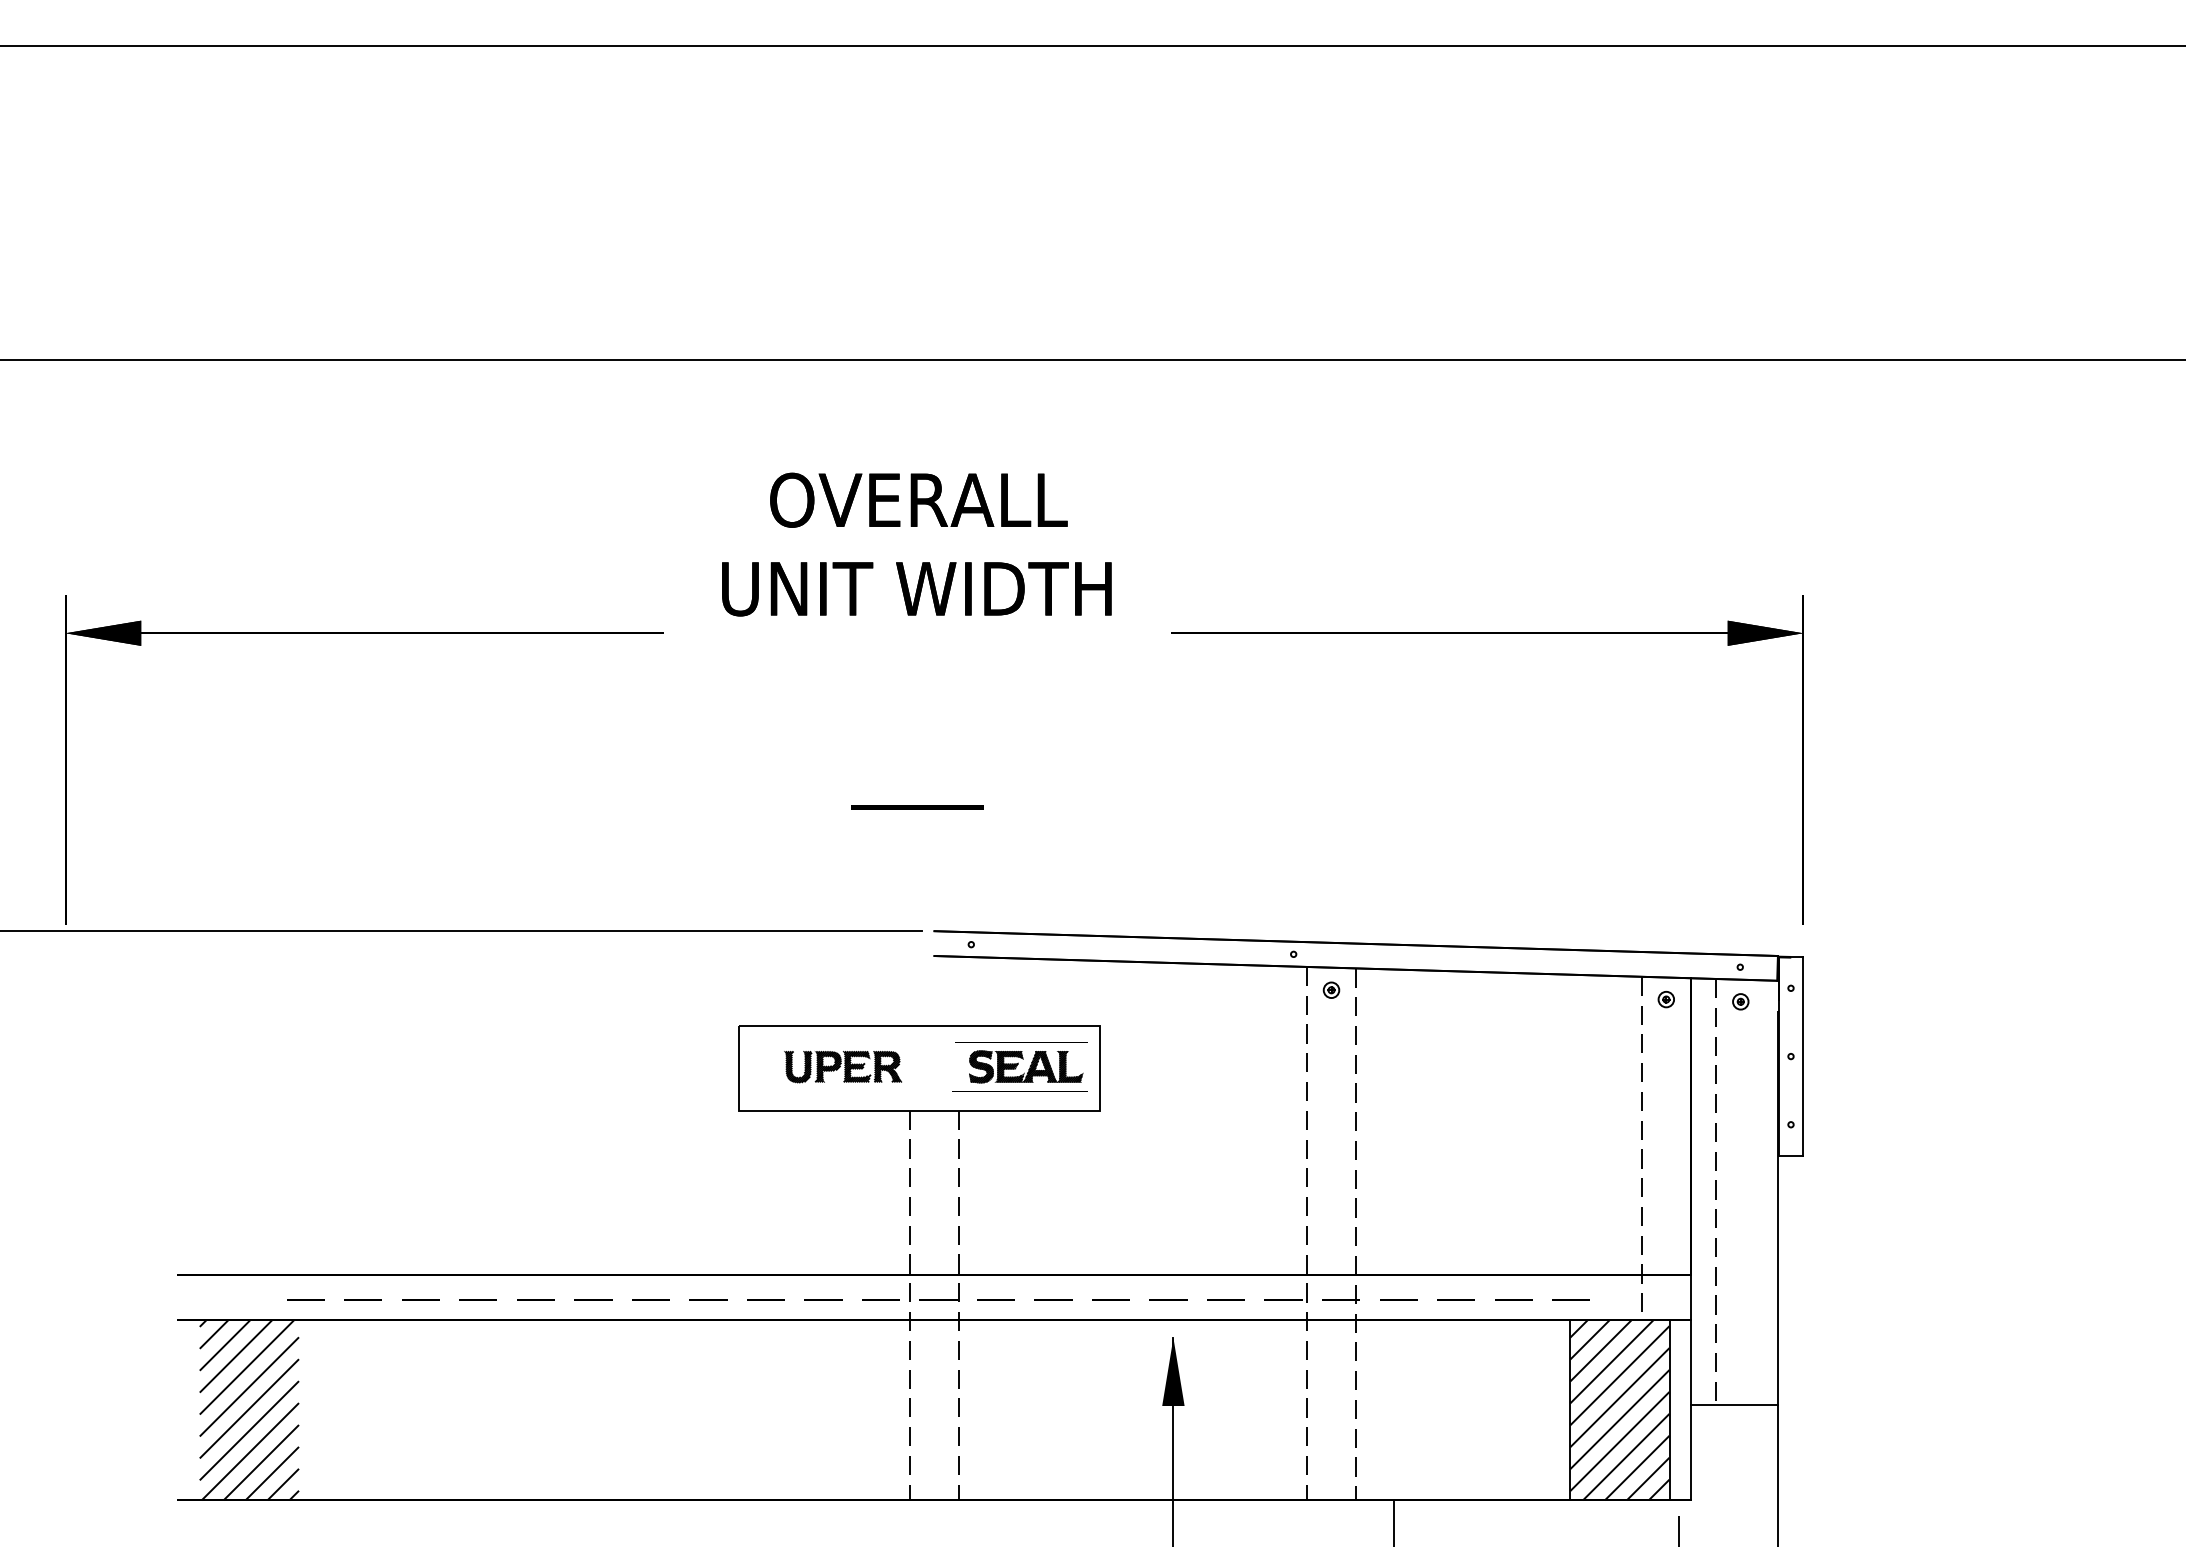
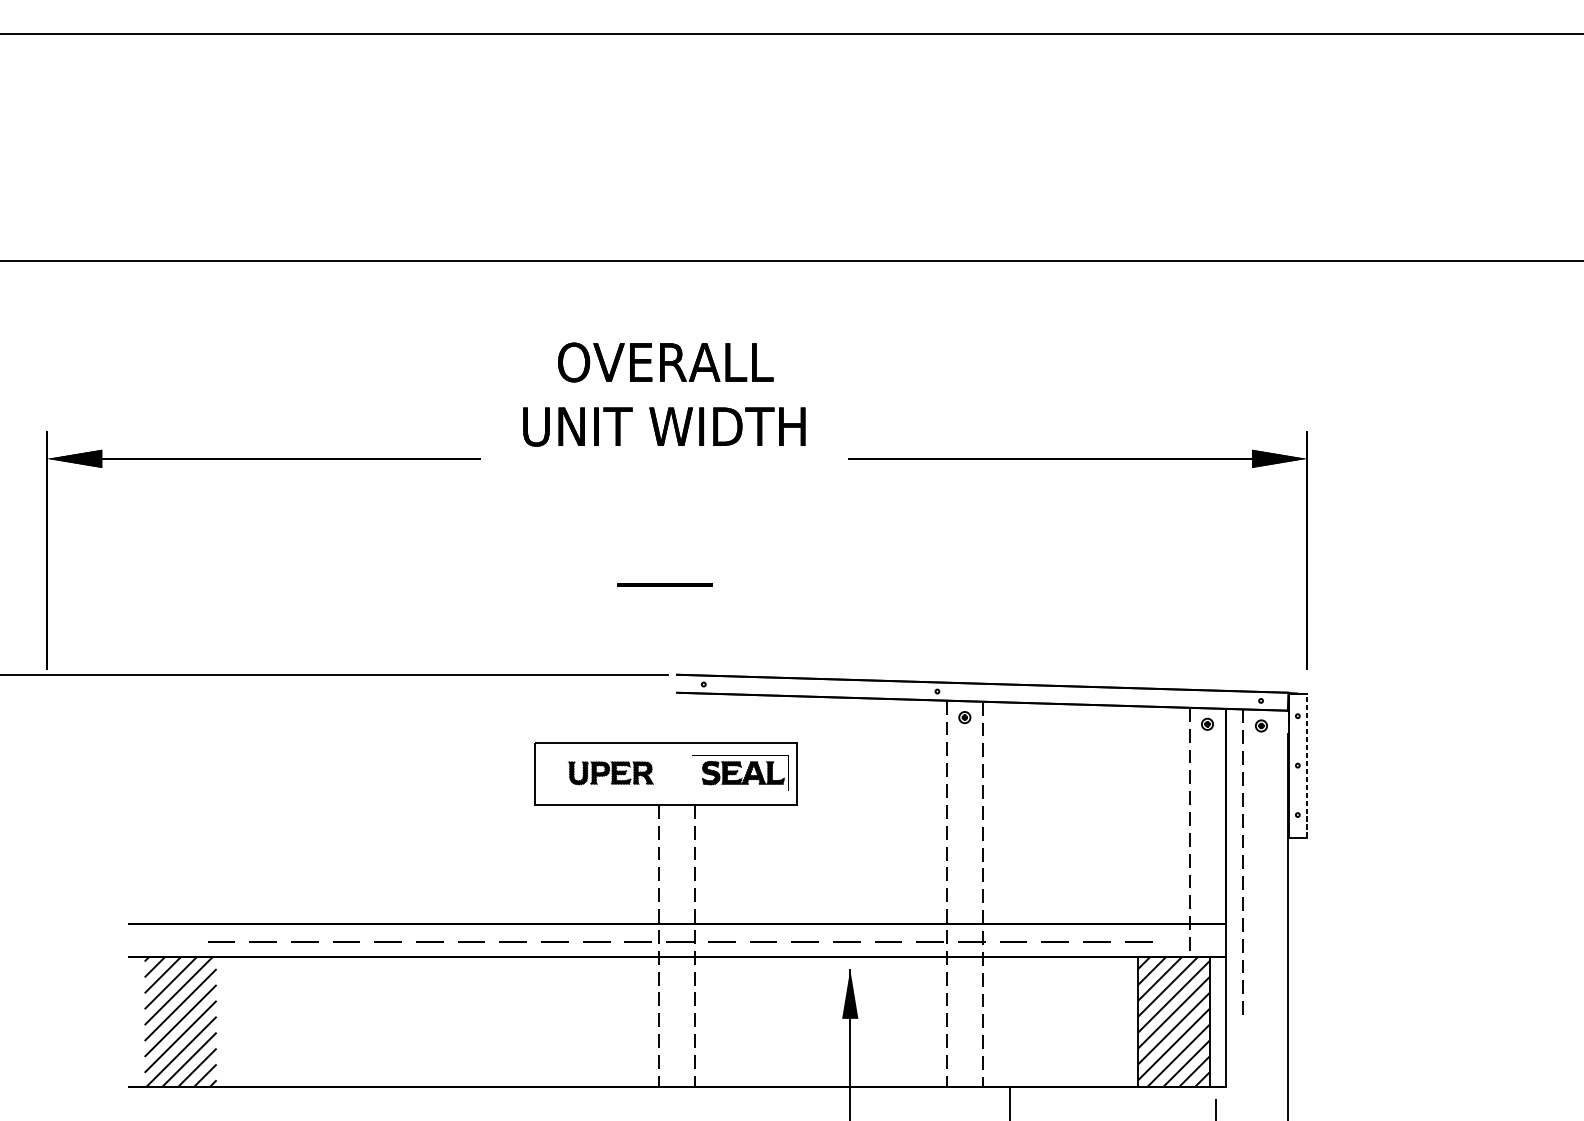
line: (1803, 1056) -> (1306, 765), solid -> dashed
line: (1734, 1404) -> (1256, 1017), removed

